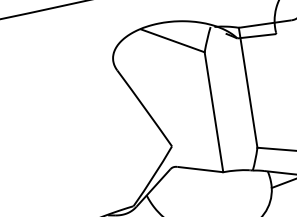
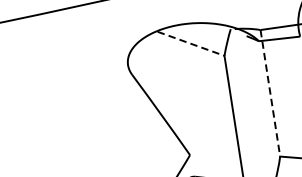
line: (173, 40) -> (191, 43), solid -> dashed
line: (248, 87) -> (270, 92), solid -> dashed

